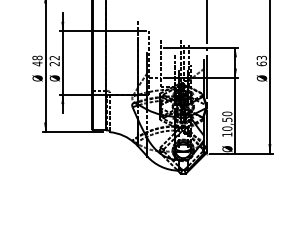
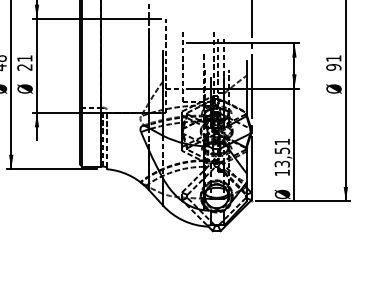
text: (54, 58) -> (24, 59), 22 -> 21
text: (261, 60) -> (333, 62), 63 -> 91
text: (227, 120) -> (282, 151), 10,50 -> 13,51

